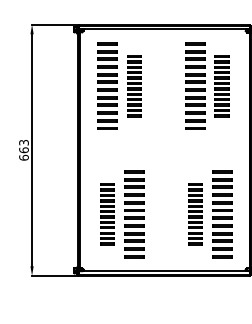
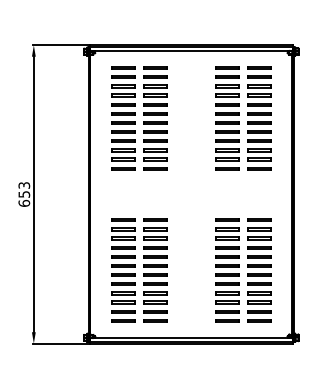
part: (134, 86) -> (155, 118), size x1.43
part: (222, 86) -> (259, 118), size x1.43
text: (24, 150) -> (24, 194), 663 -> 653
part: (107, 214) -> (123, 270), size x1.43
part: (195, 214) -> (227, 270), size x1.43

